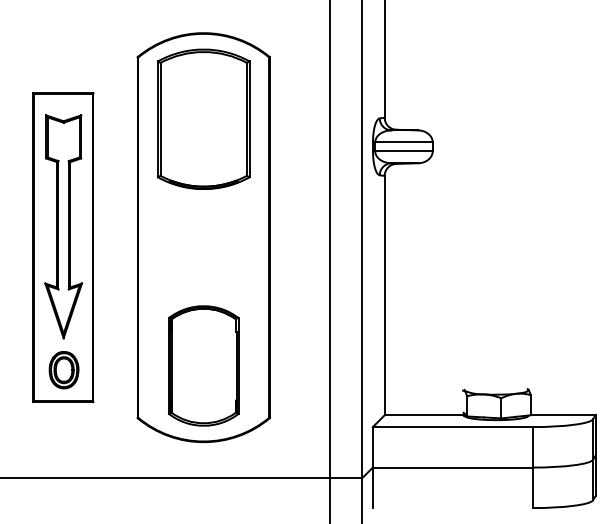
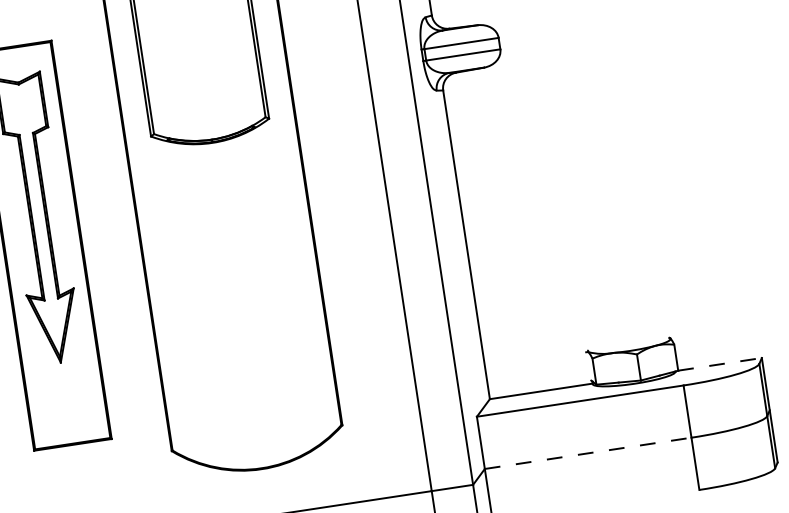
part: (203, 365) -> (246, 370), removed
part: (63, 370) -> (66, 404), removed
line: (563, 415) -> (720, 364), solid -> dashed
line: (453, 467) -> (588, 453), solid -> dashed

